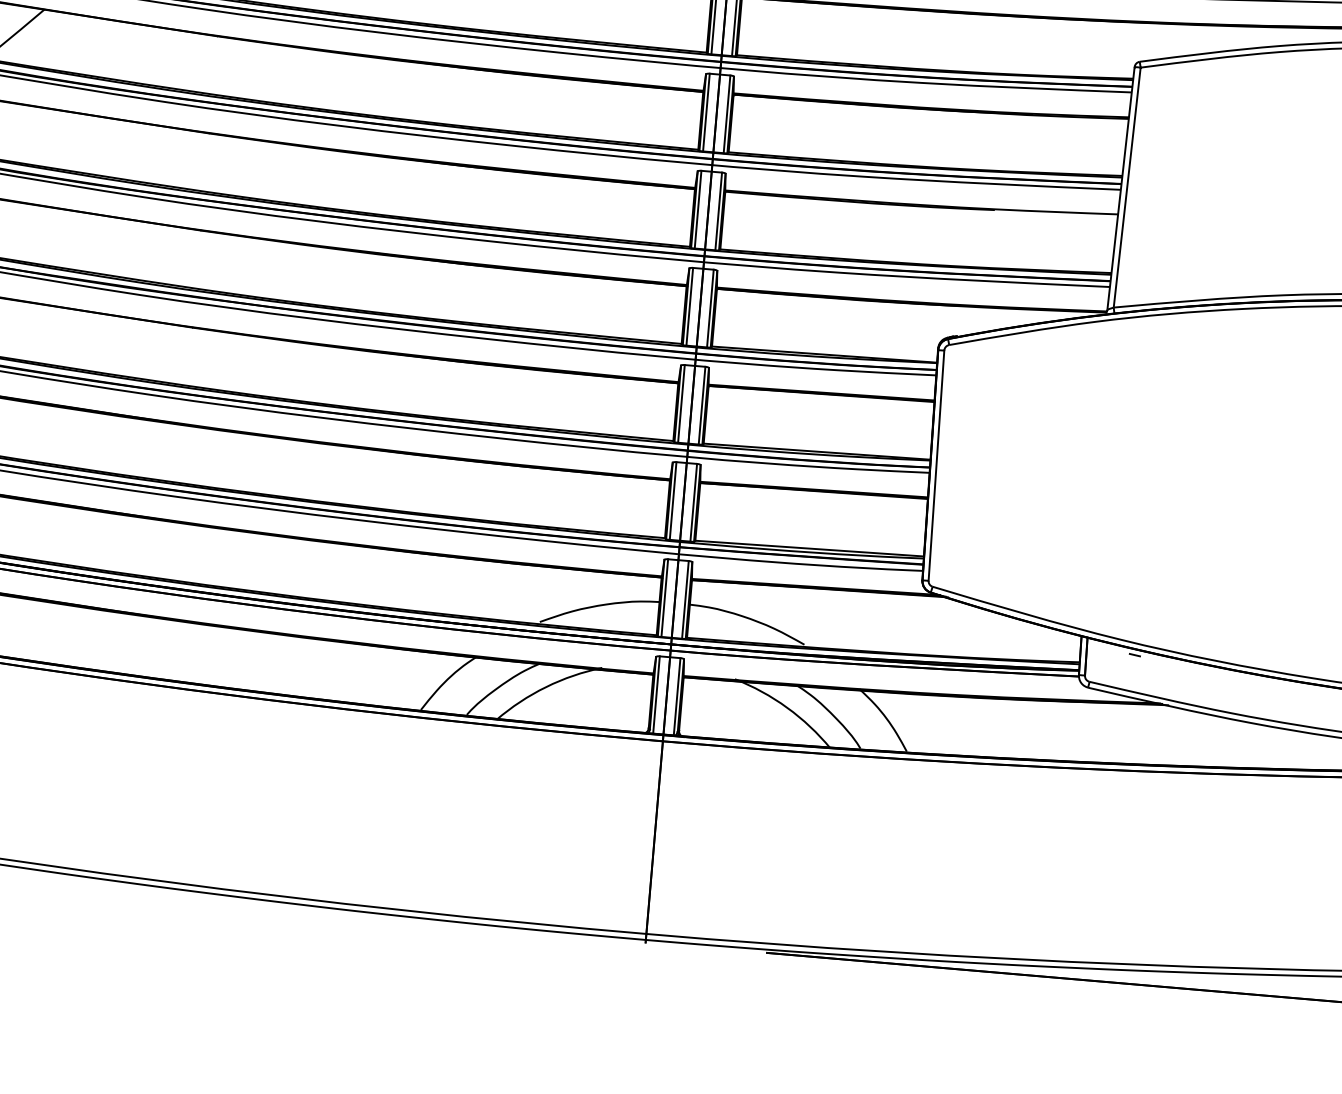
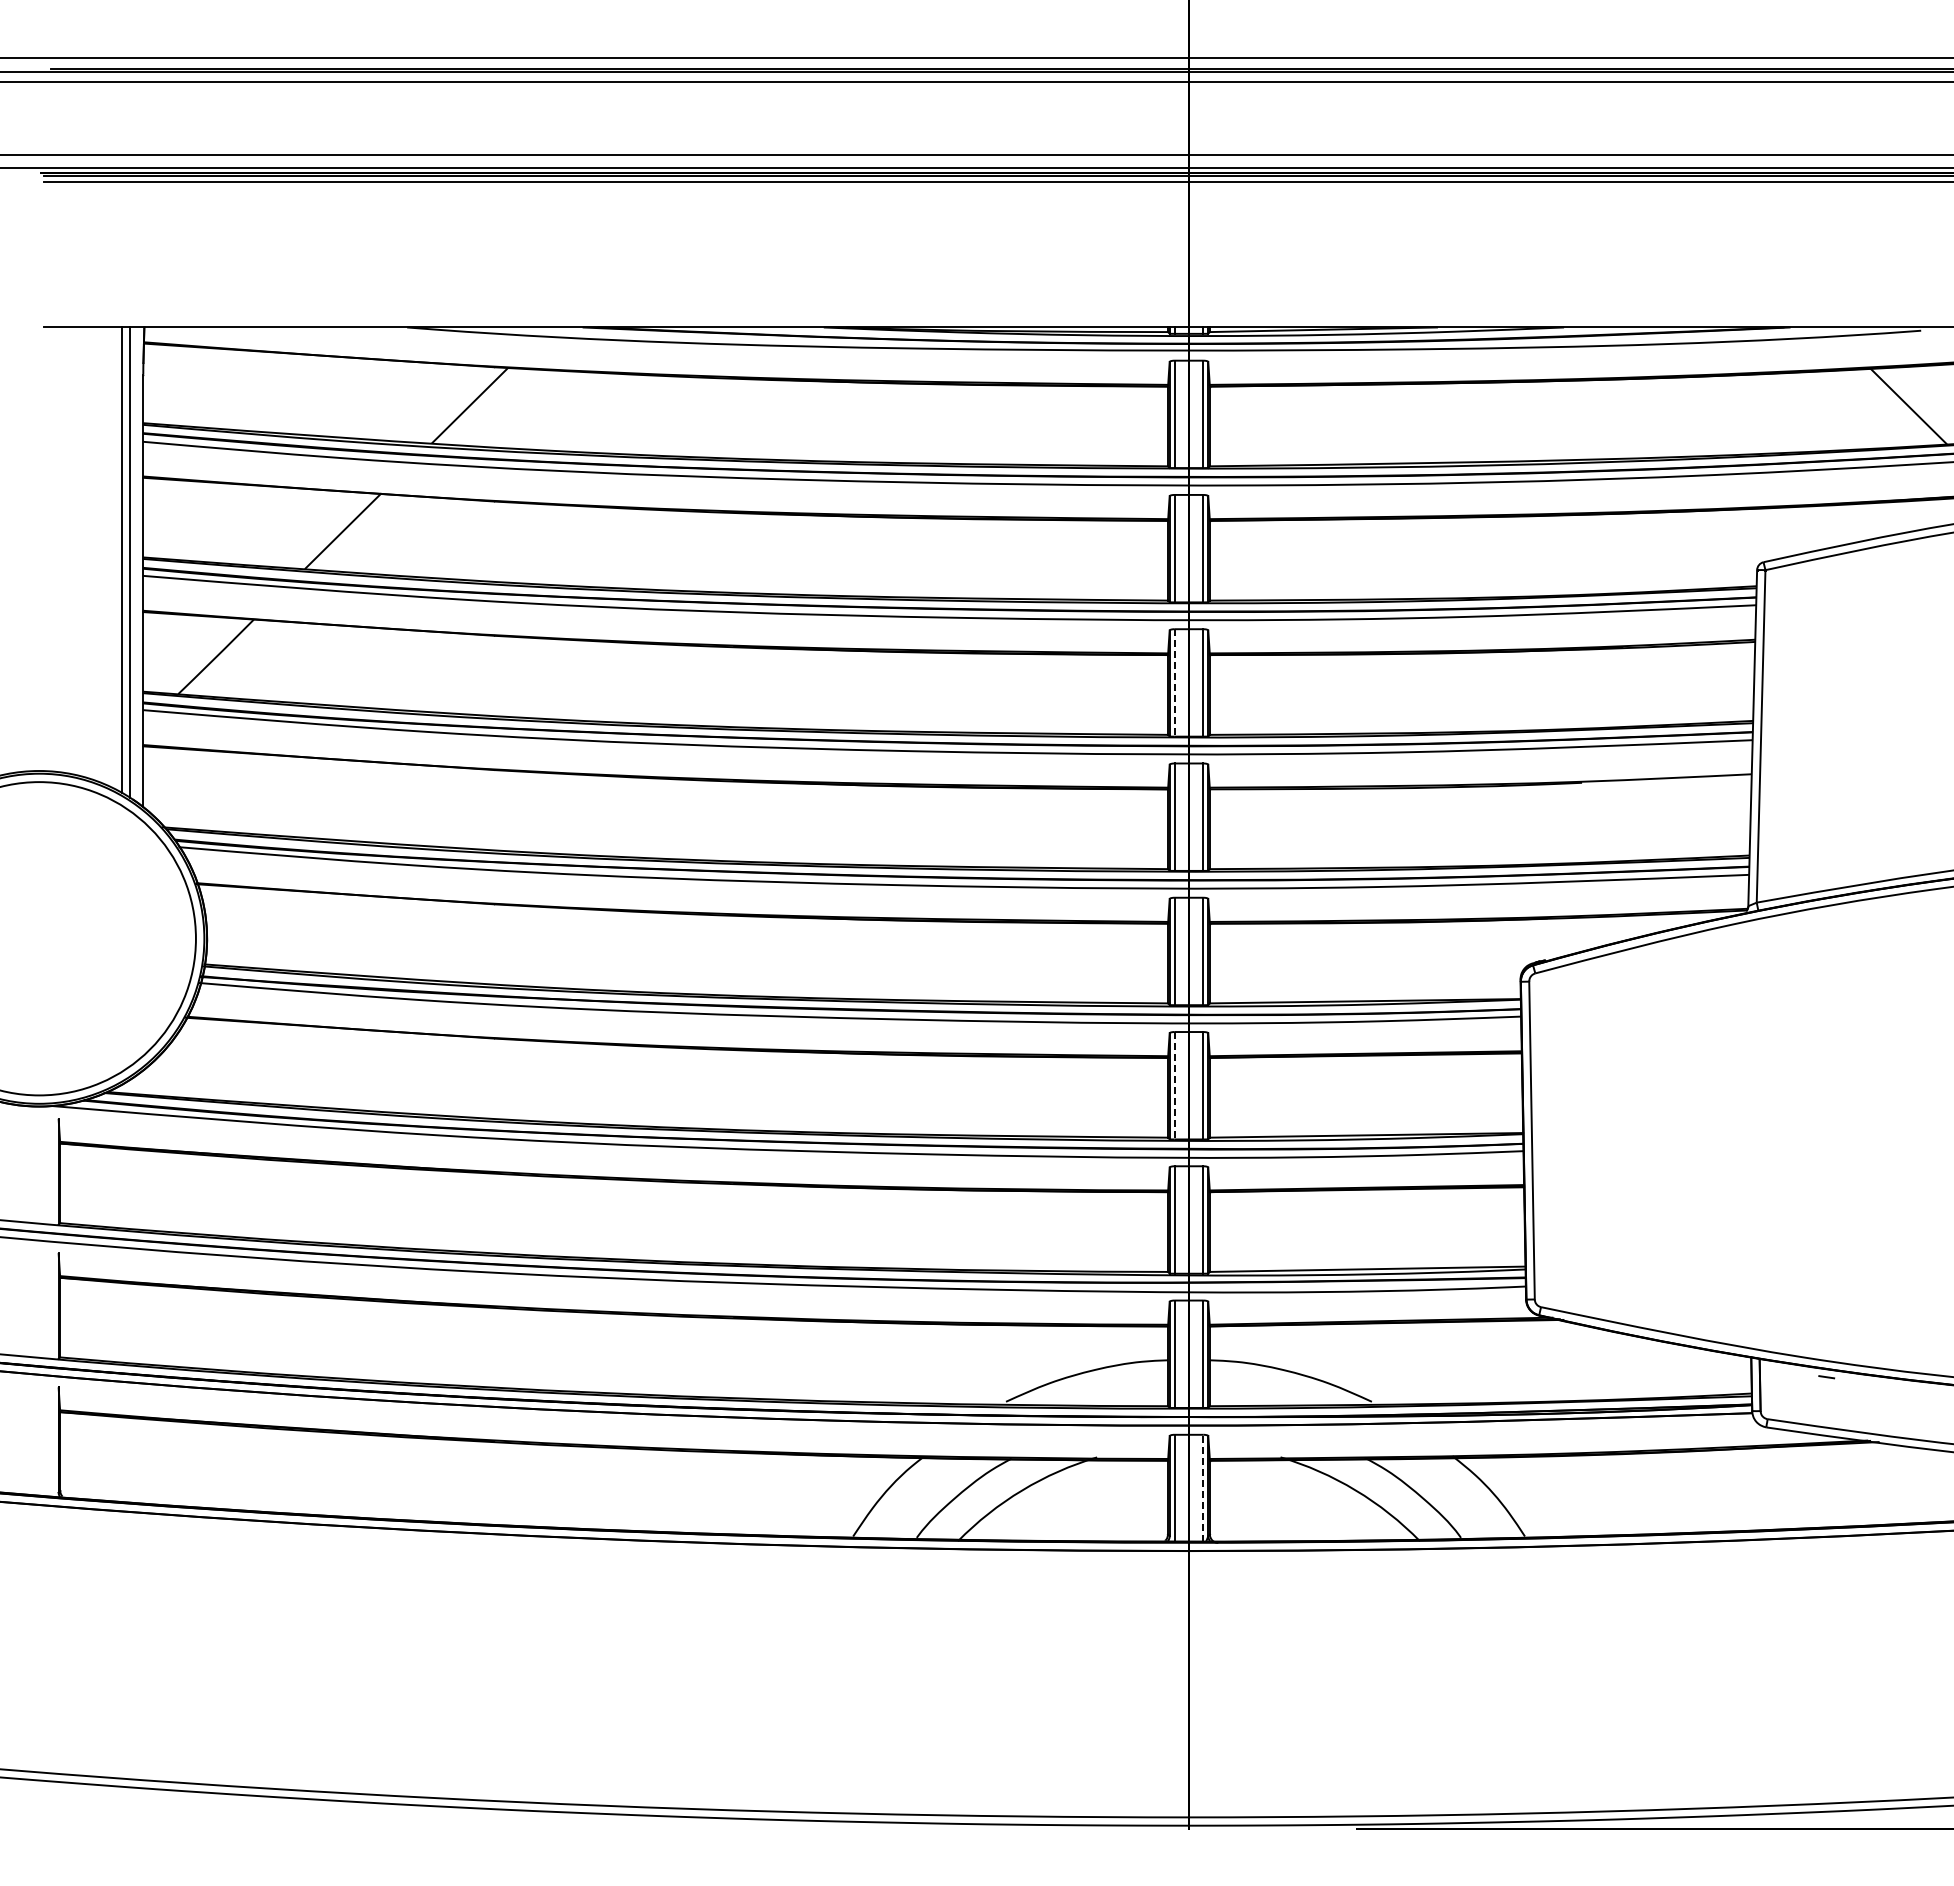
line: (706, 112) -> (1174, 682), solid -> dashed
line: (681, 403) -> (1174, 1085), solid -> dashed
line: (677, 696) -> (1203, 1487), solid -> dashed

